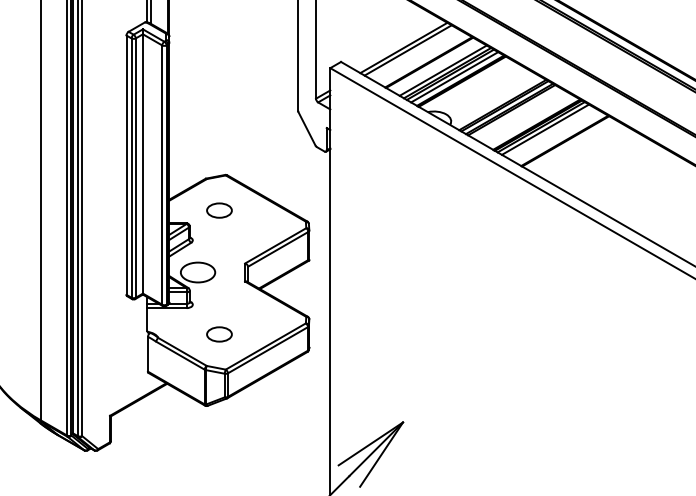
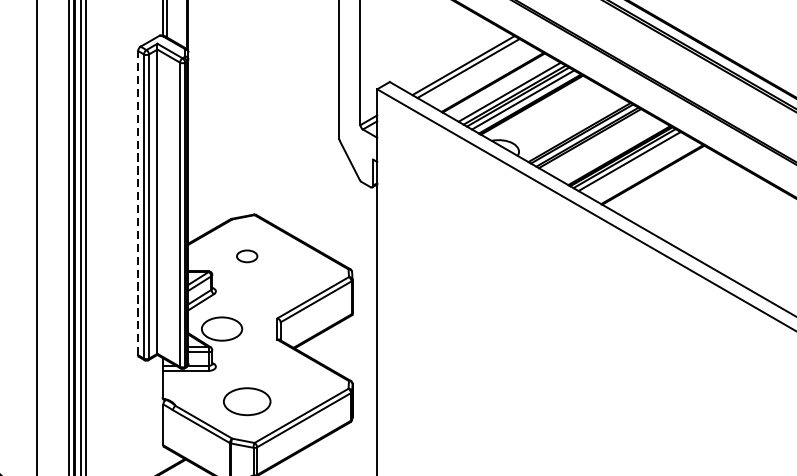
line: (126, 165) -> (138, 203), solid -> dashed
part: (219, 210) -> (247, 256), size x0.7
part: (219, 334) -> (247, 401), size x1.6

